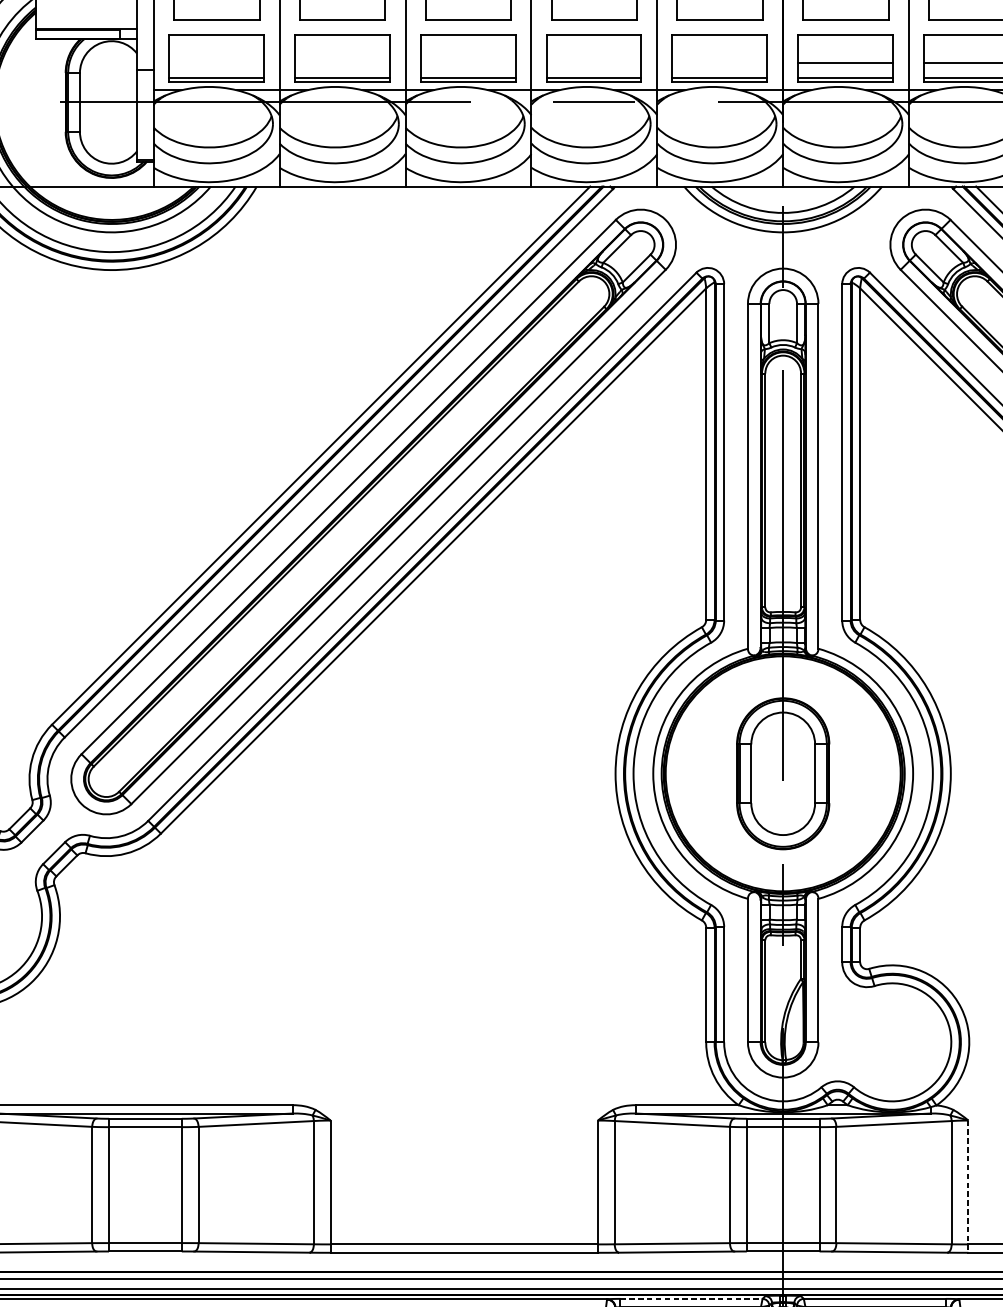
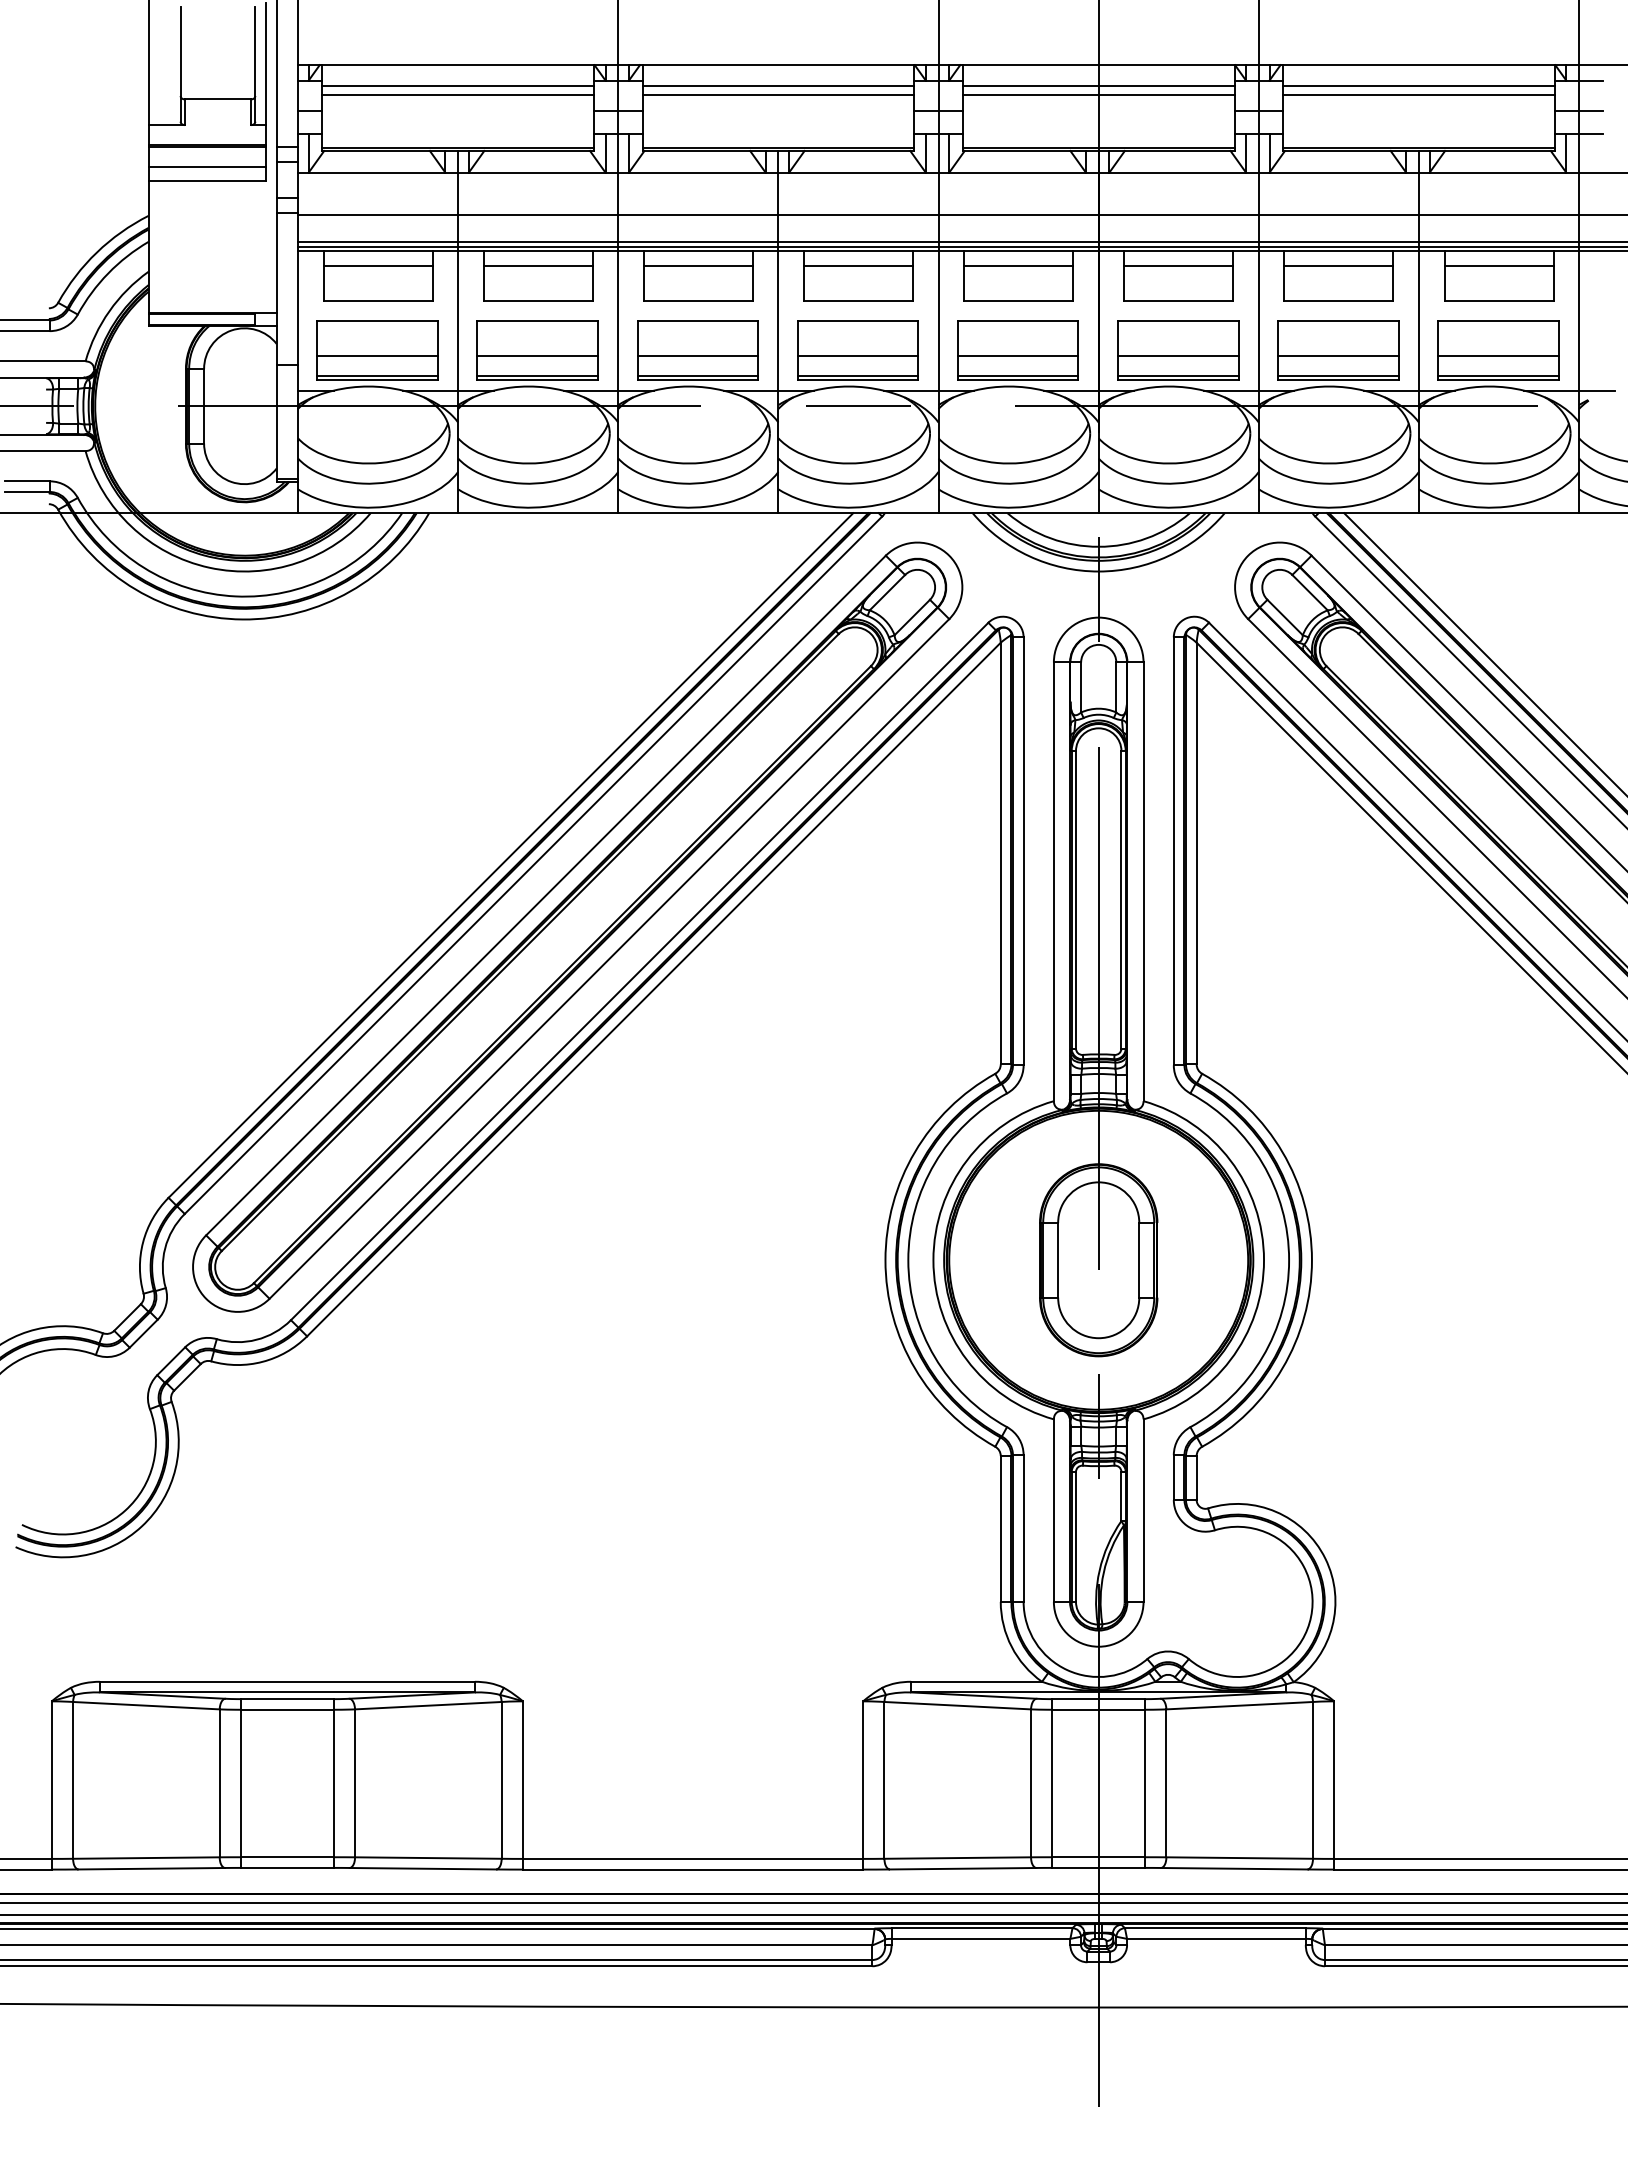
line: (216, 62) -> (377, 355), added
line: (342, 62) -> (537, 355), added
line: (467, 62) -> (697, 355), added
line: (593, 62) -> (857, 355), added
line: (719, 62) -> (1017, 355), added
line: (968, 1186) -> (1334, 1785), dashed -> solid
line: (691, 1299) -> (982, 1928), dashed -> solid

